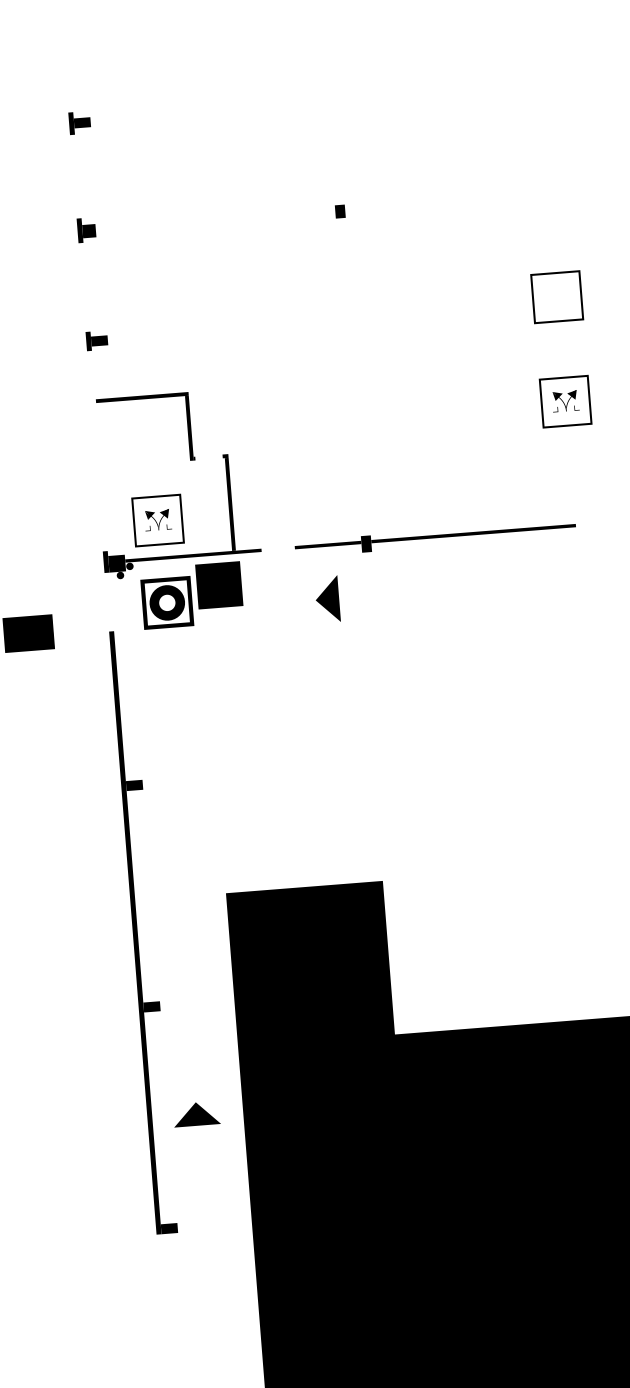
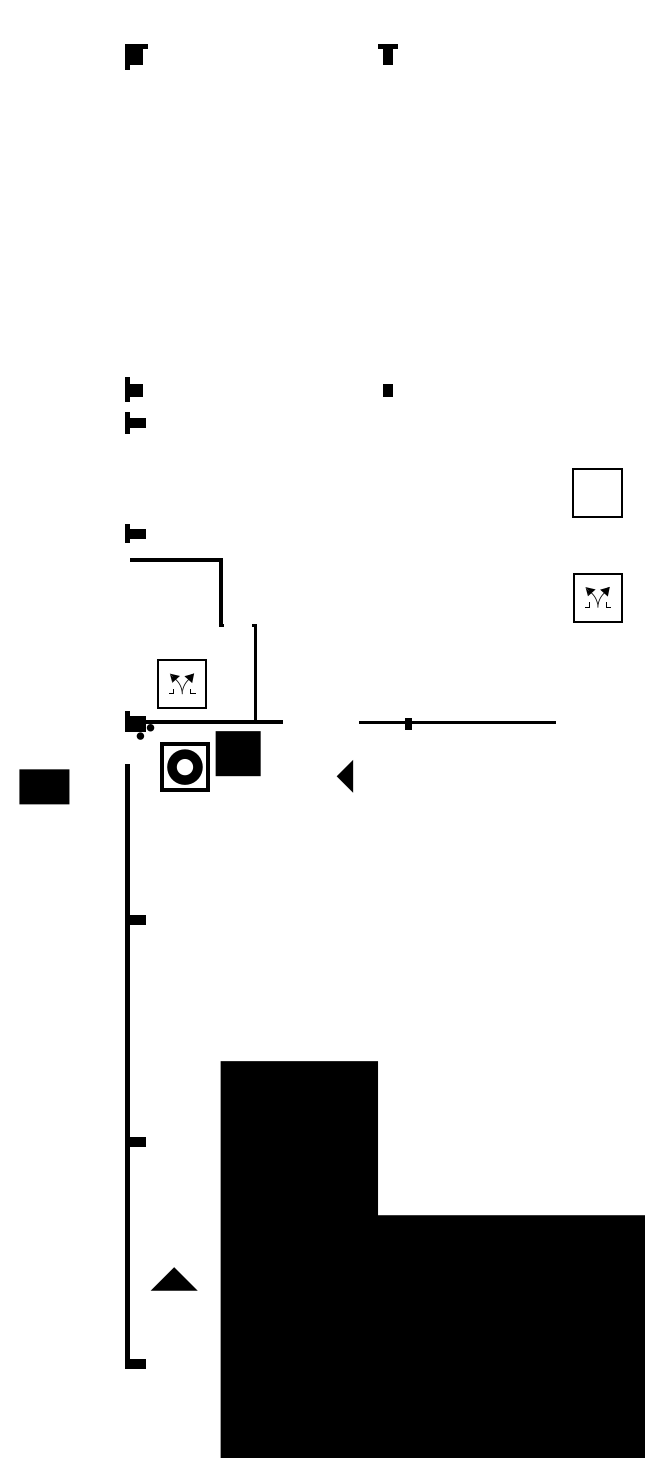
part: (79, 122) -> (135, 422), moved
part: (97, 341) -> (135, 533), moved
part: (434, 538) -> (456, 723), size x0.7
part: (327, 599) -> (344, 776), size x0.7
part: (143, 932) -> (135, 1066), moved

